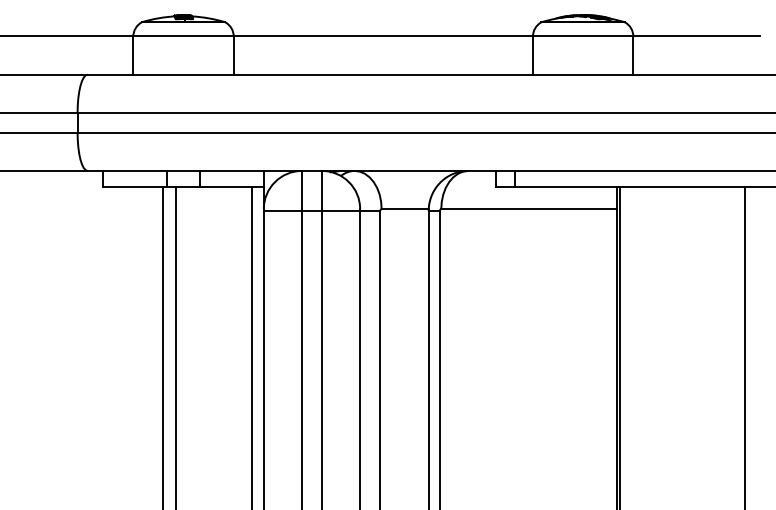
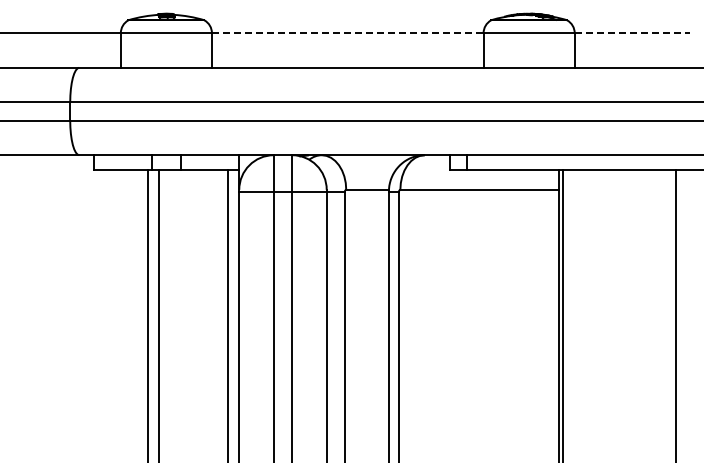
line: (383, 36) -> (347, 33), solid -> dashed
line: (696, 36) -> (632, 33), solid -> dashed

